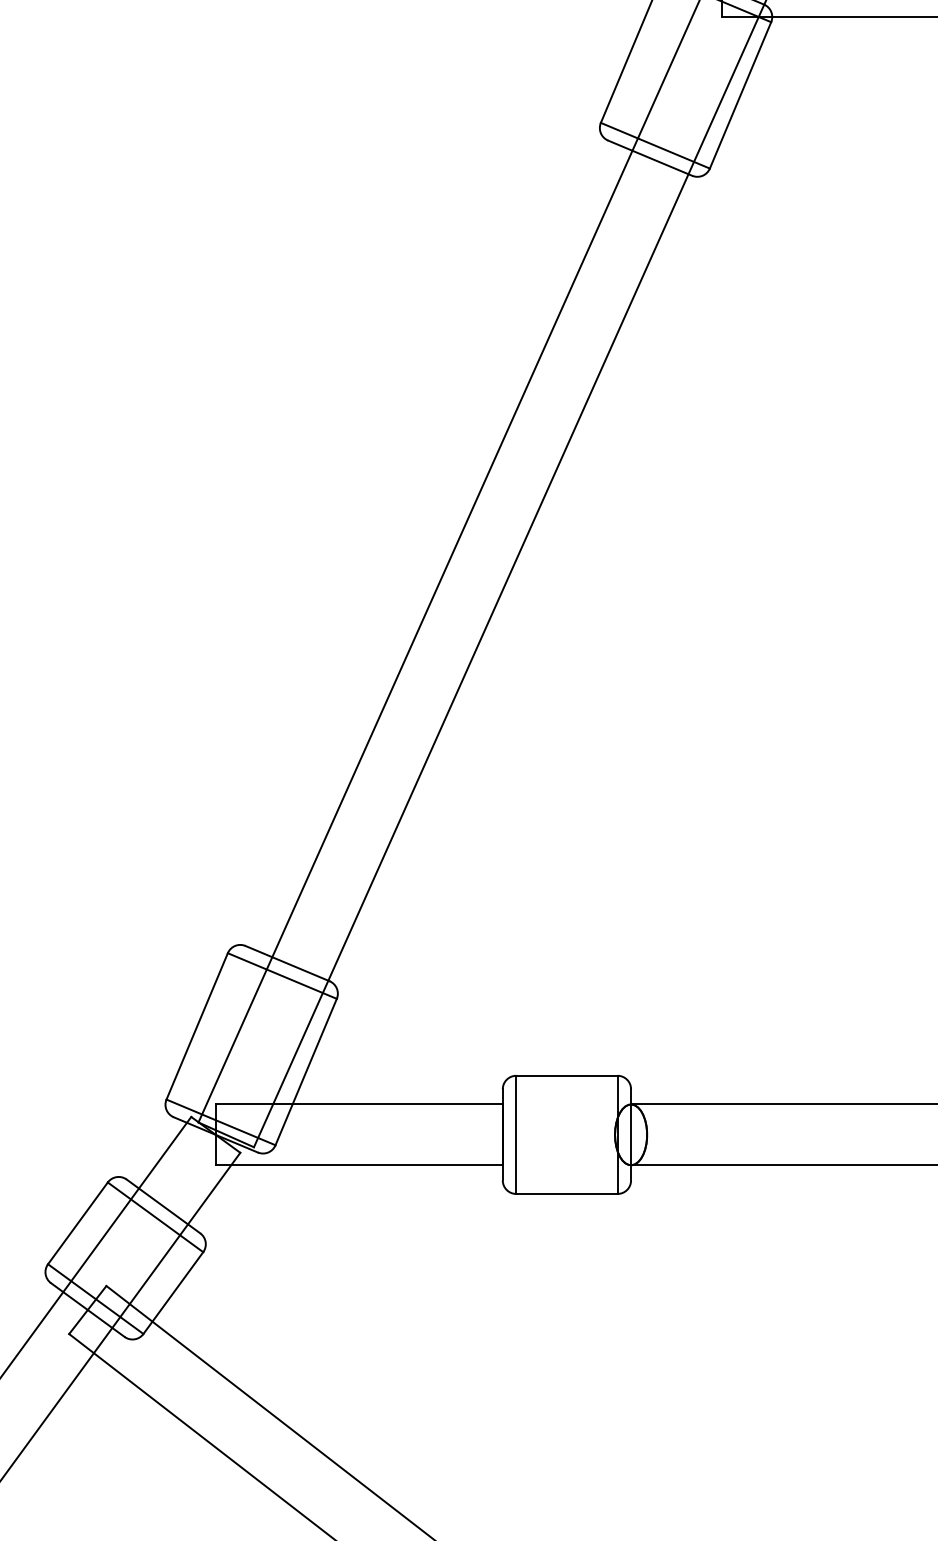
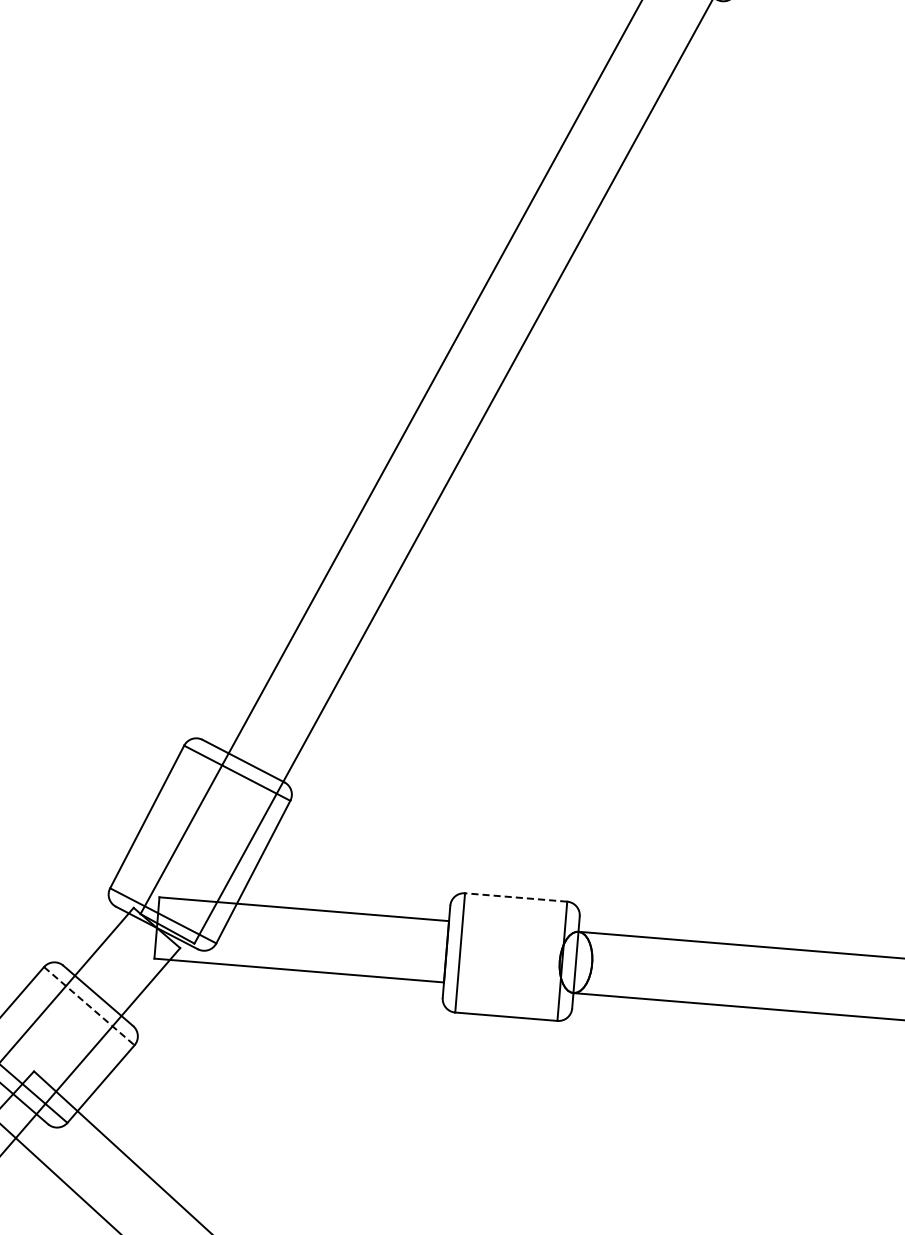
line: (566, 1075) -> (515, 897), solid -> dashed
line: (155, 1217) -> (89, 1006), solid -> dashed

